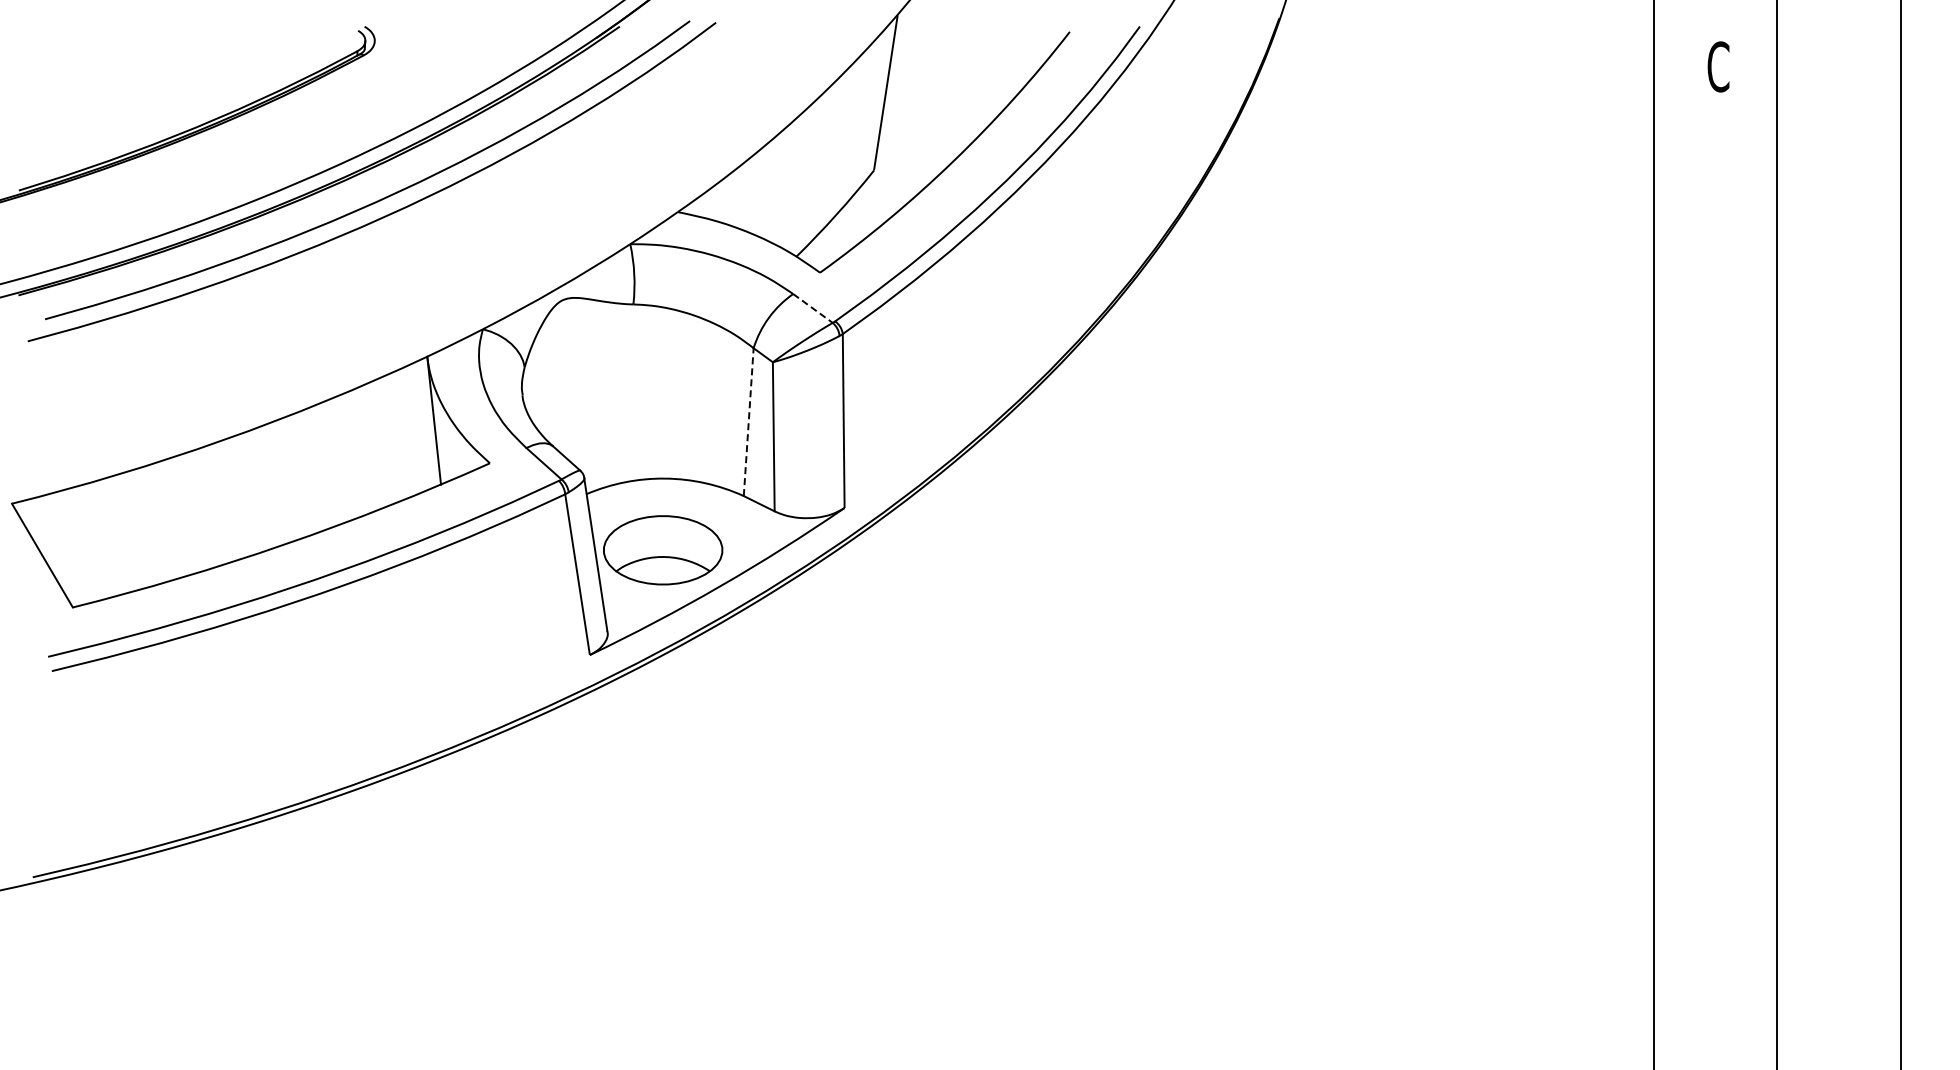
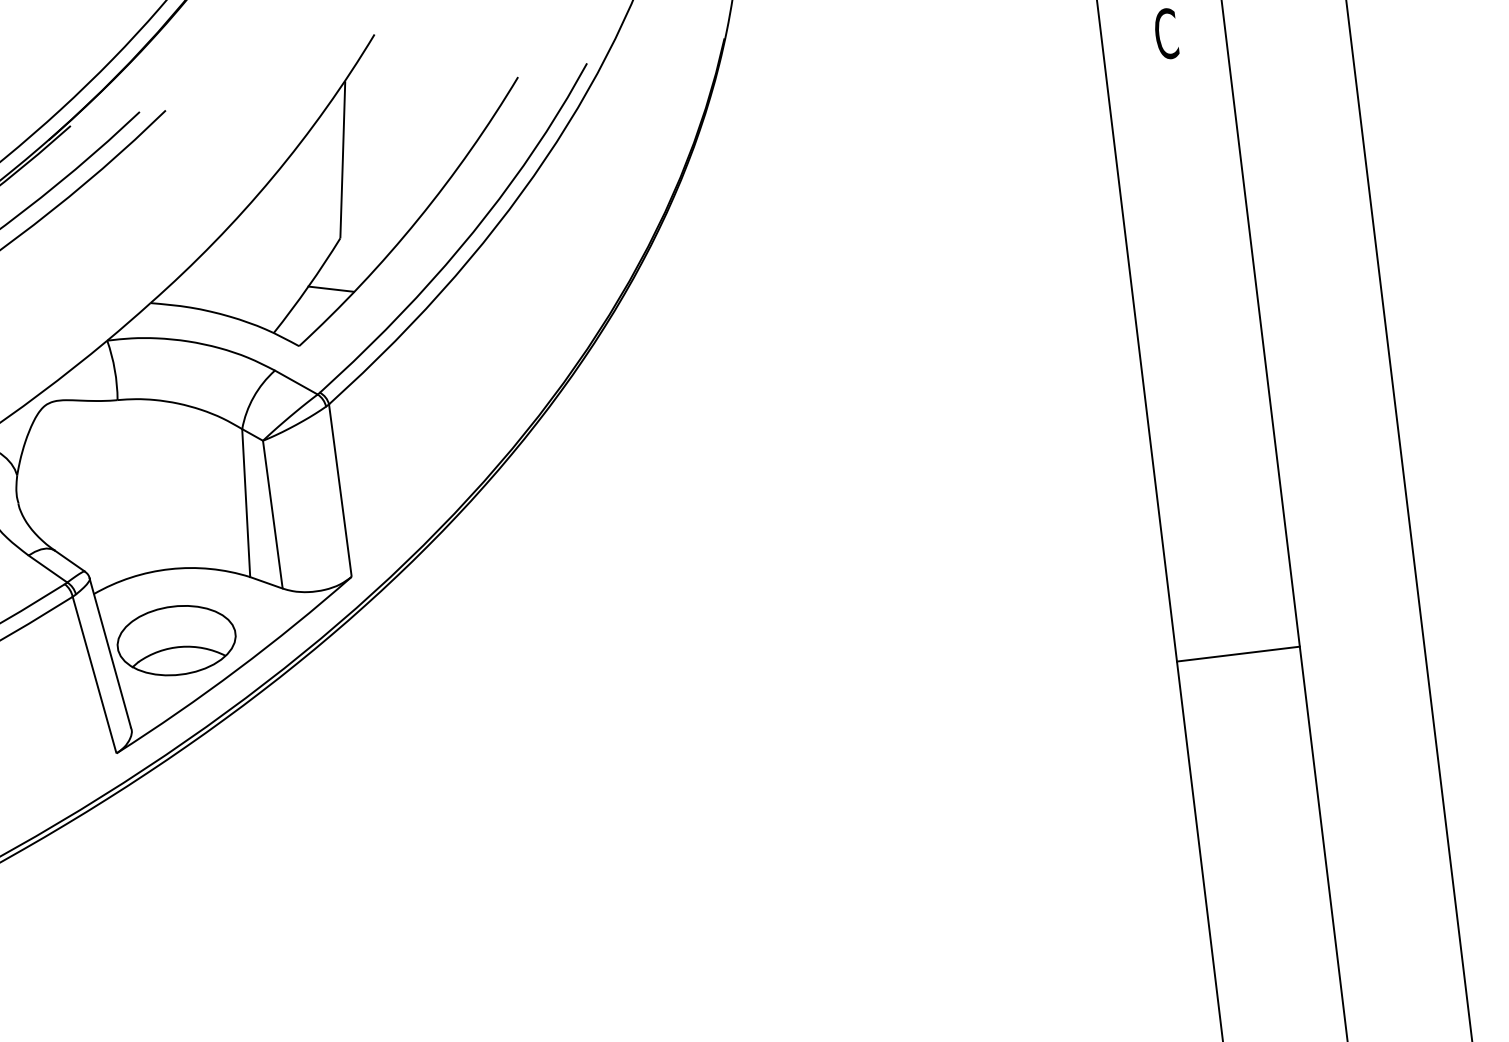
line: (858, 219) -> (330, 288), added
line: (813, 308) -> (296, 382), dashed -> solid
line: (748, 421) -> (245, 502), dashed -> solid
line: (1715, 691) -> (1238, 654), added

